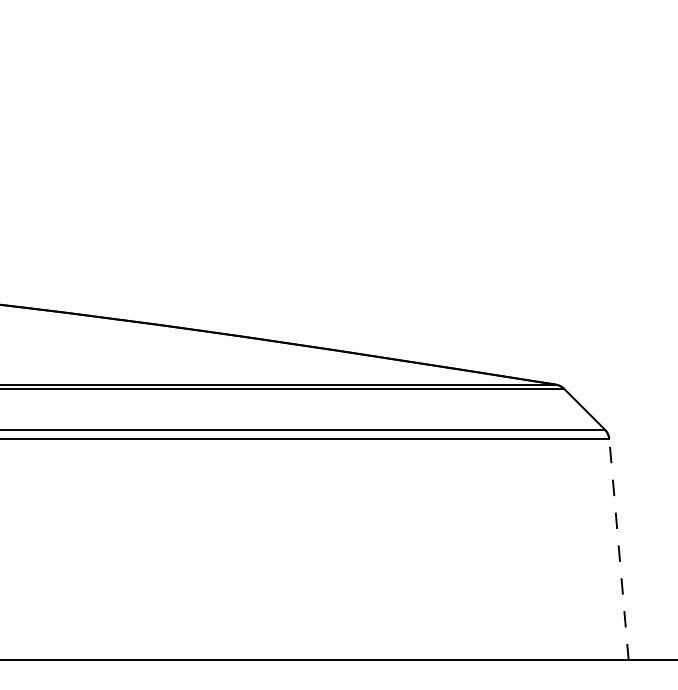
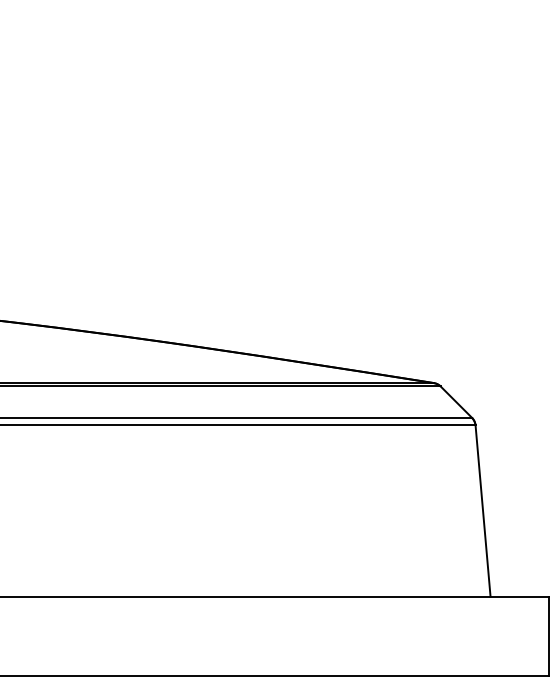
line: (619, 549) -> (483, 510), dashed -> solid

